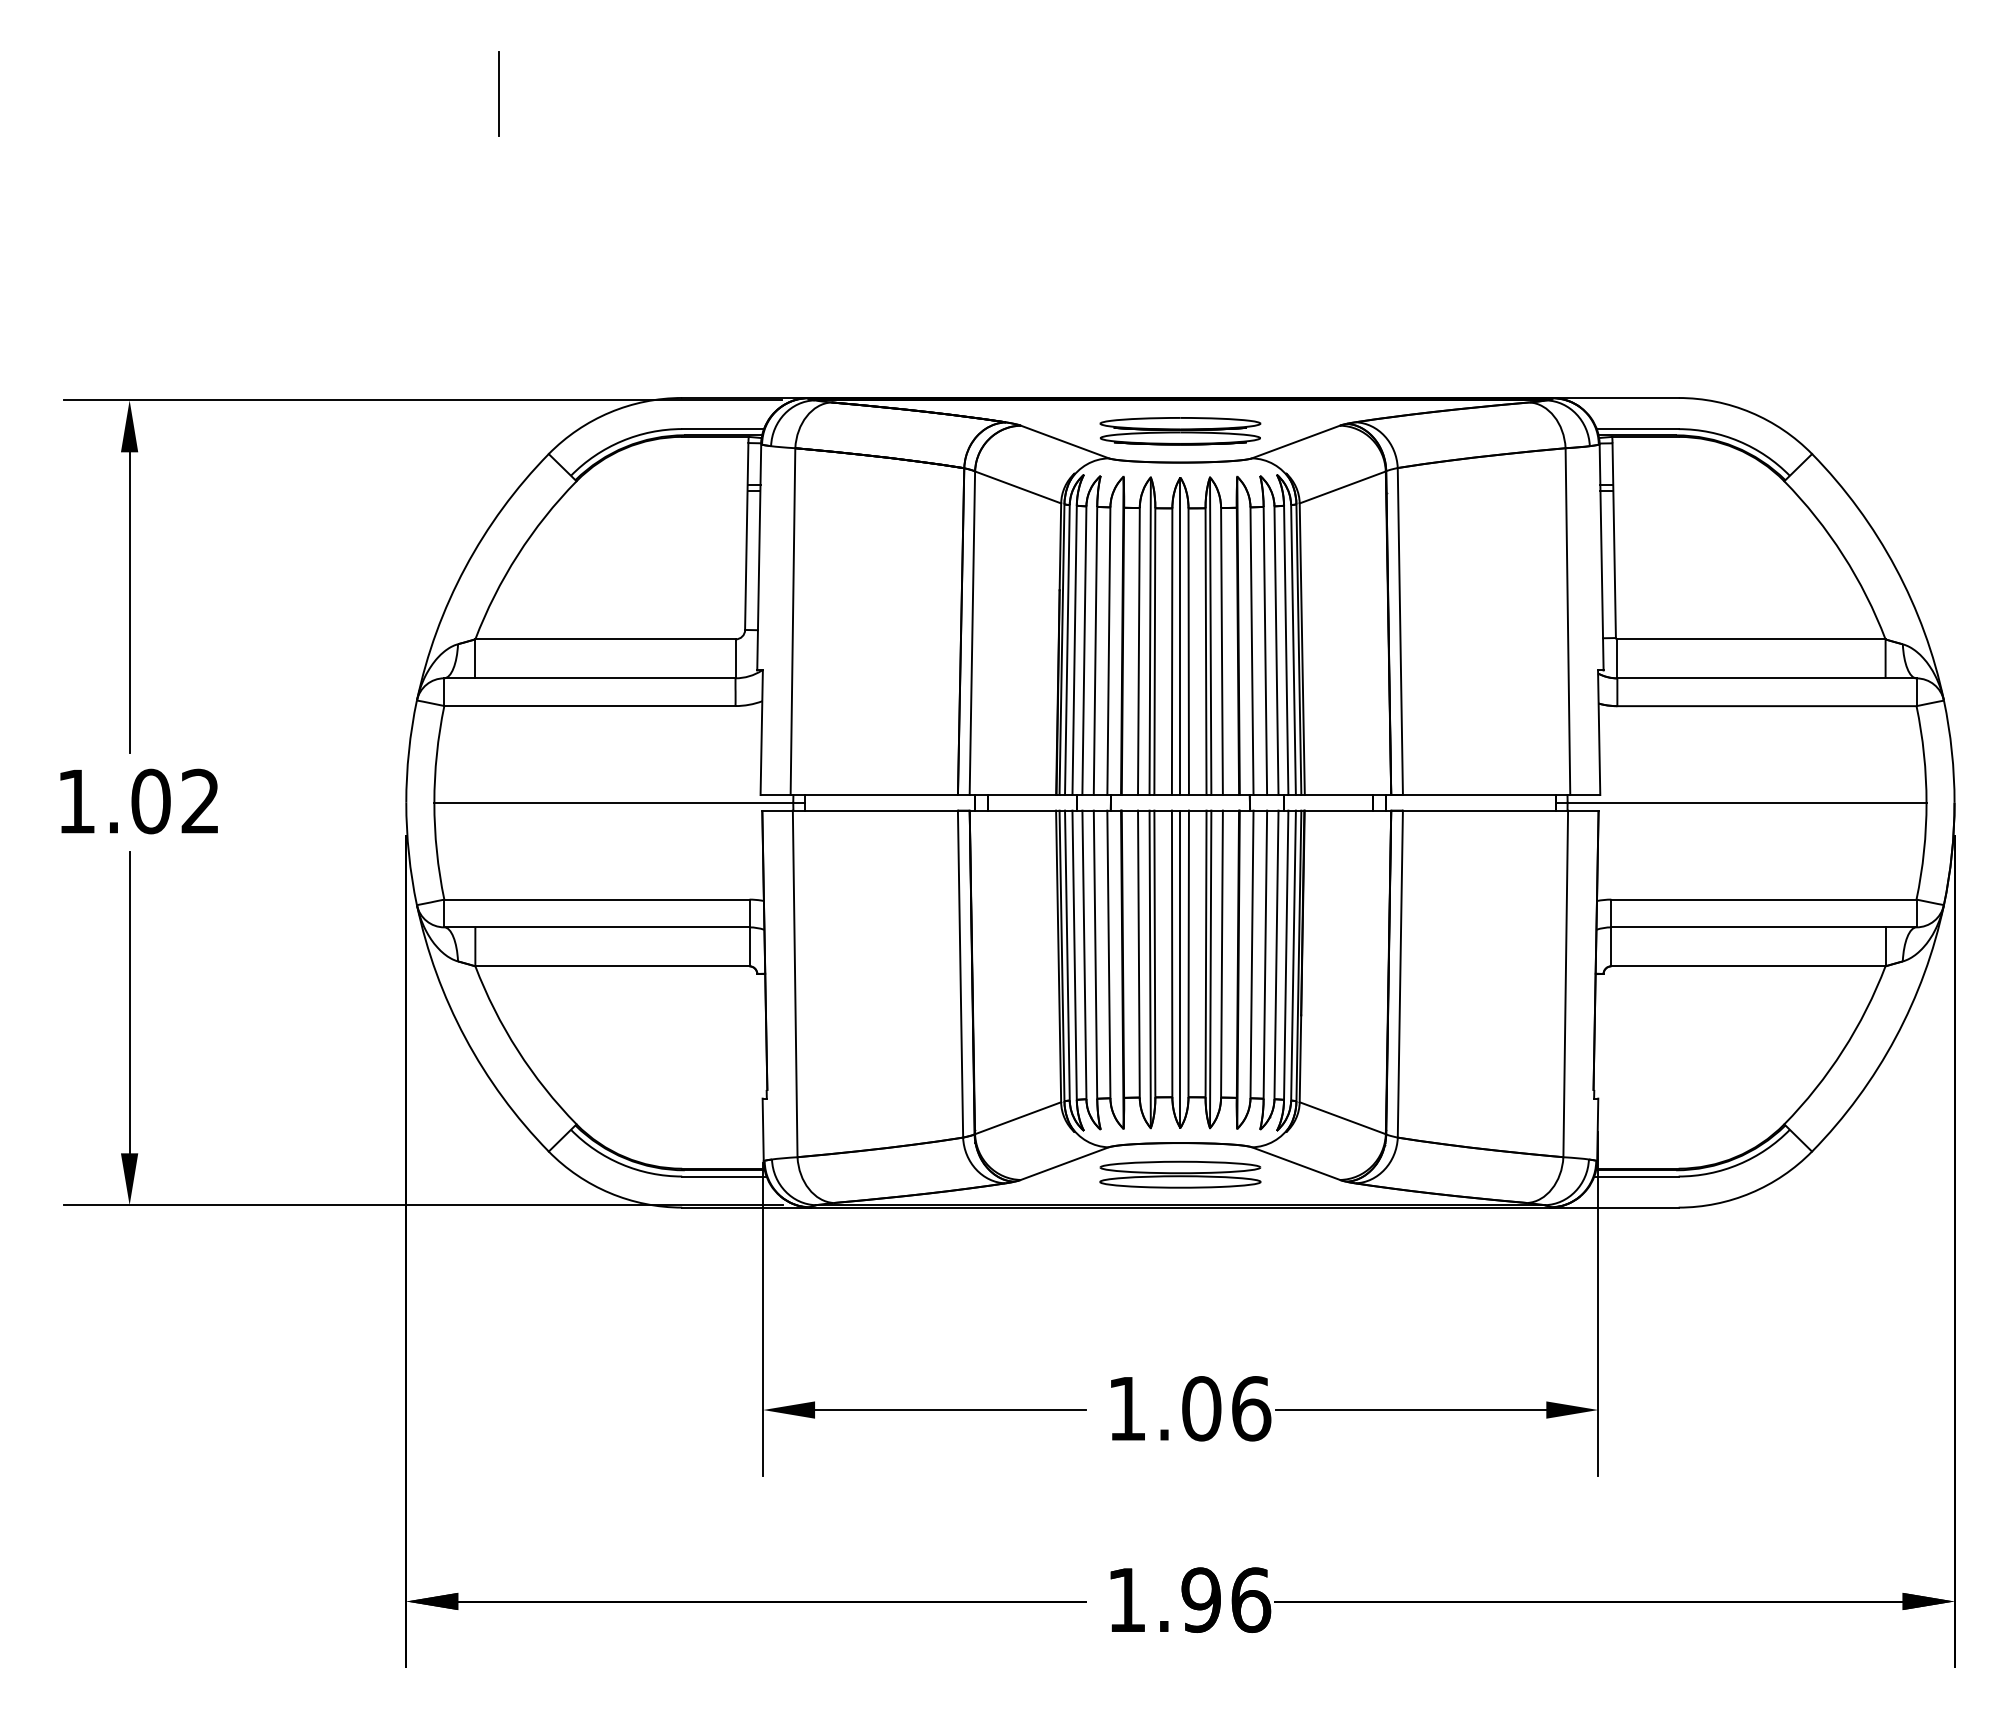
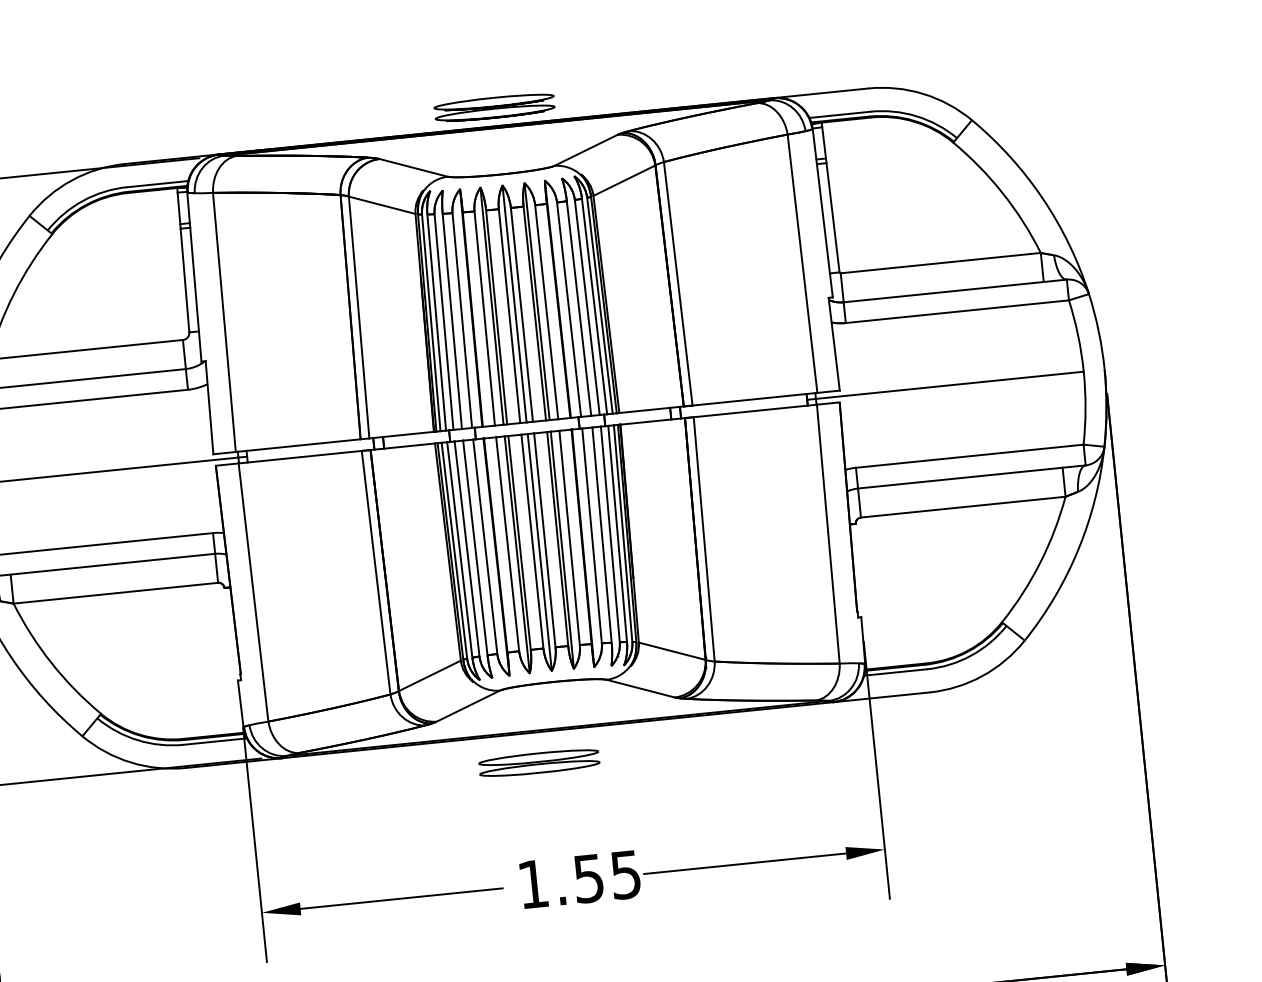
part: (1180, 431) -> (494, 107), moved
part: (1180, 1174) -> (539, 762), moved
text: (1226, 1408) -> (607, 876), 1.06 -> 1.55

